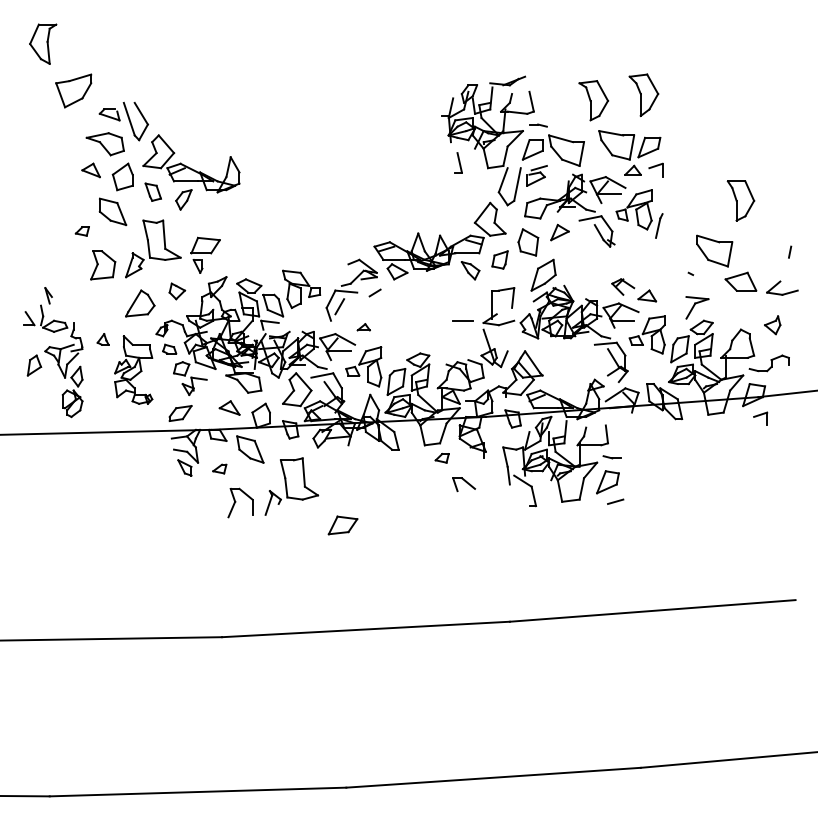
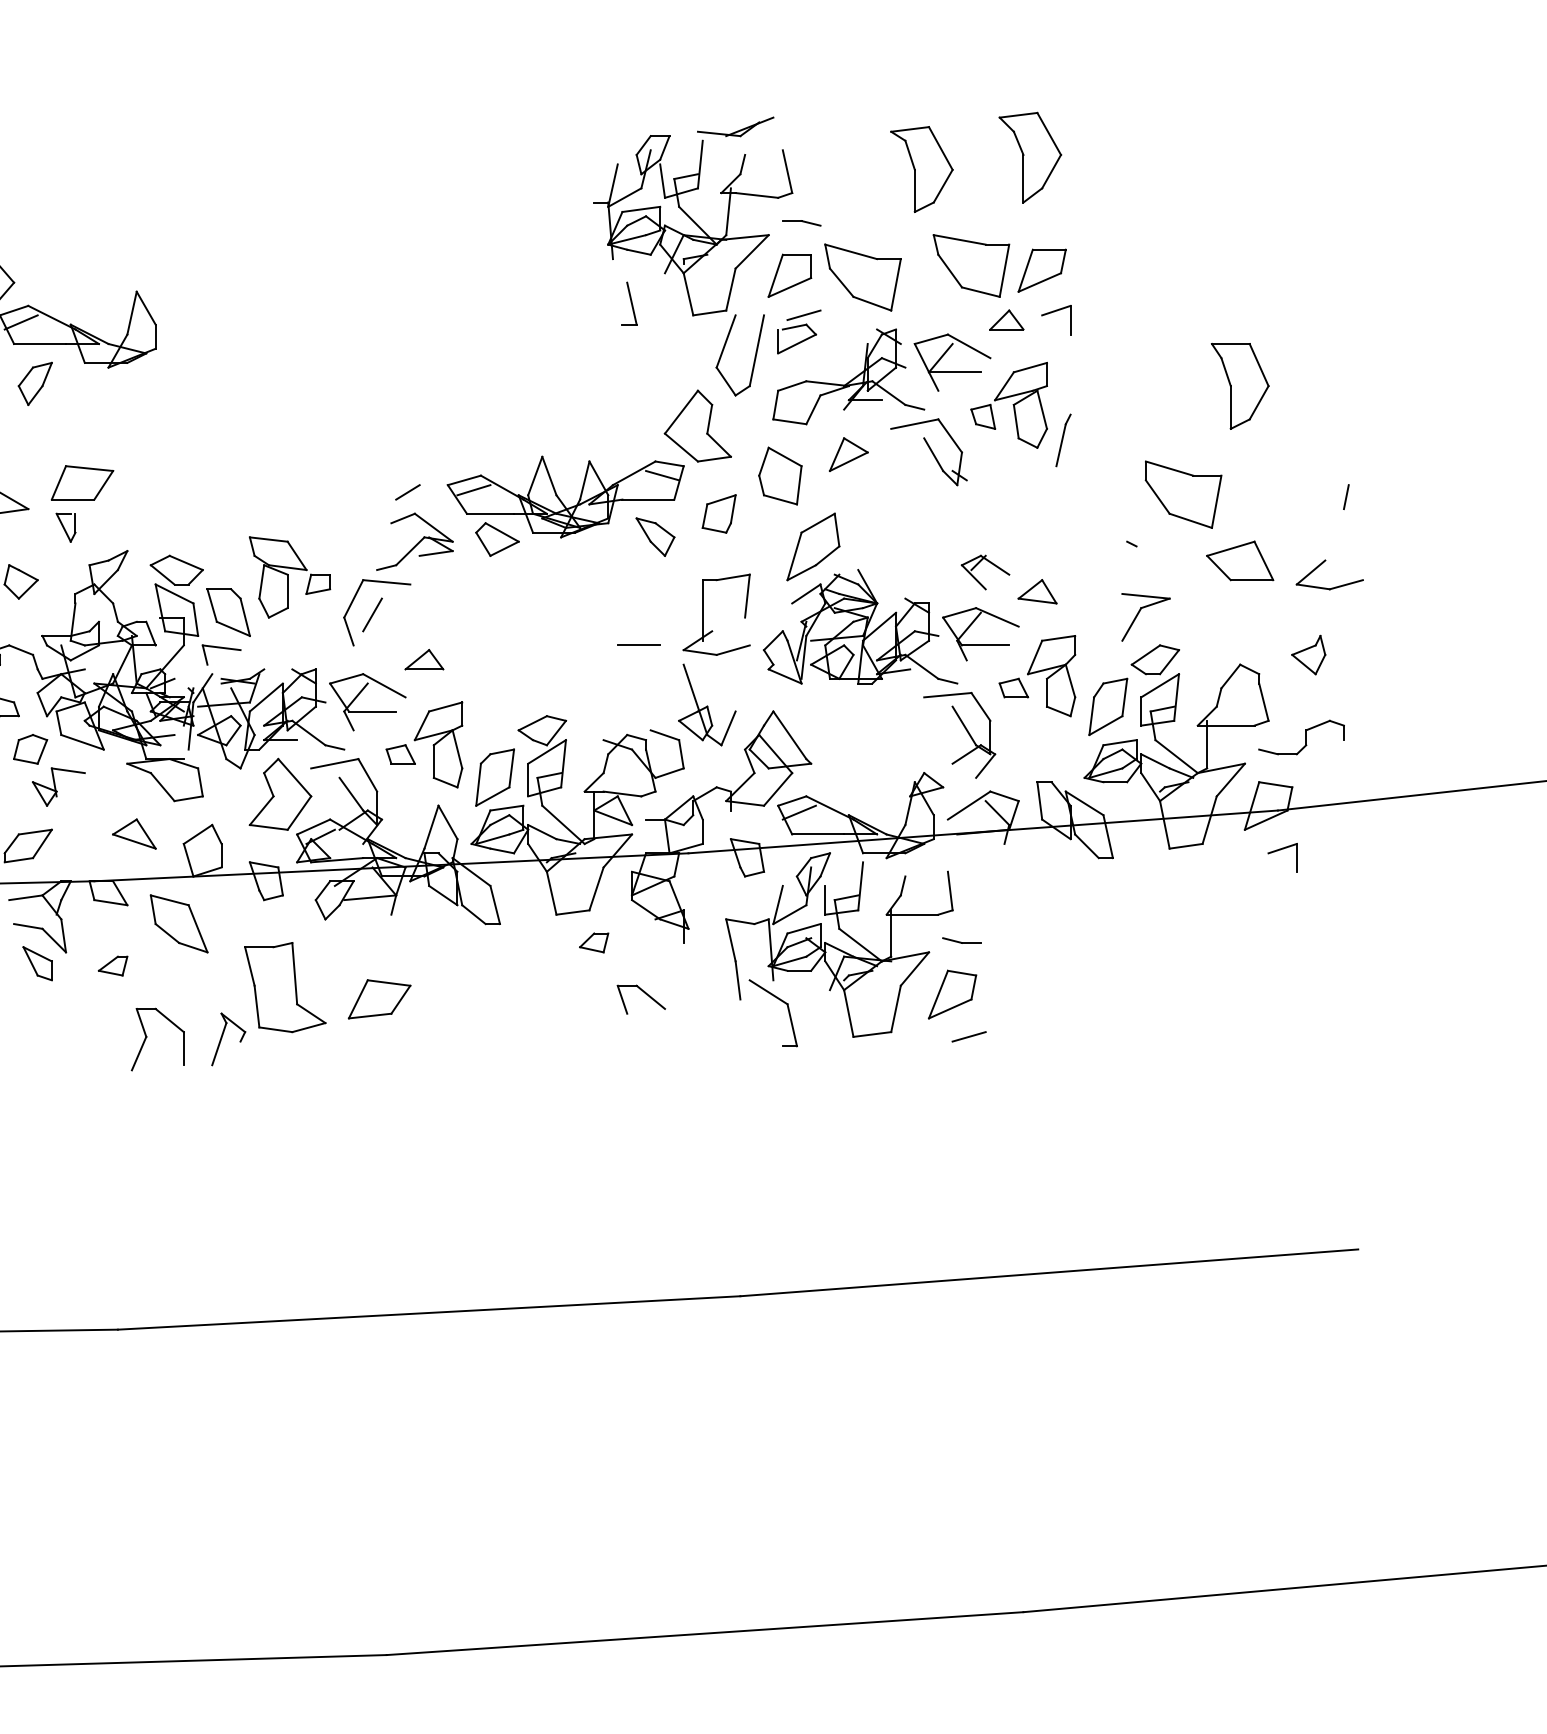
line: (374, 292) -> (406, 491), moved
part: (363, 326) -> (423, 657), size x1.43
part: (342, 525) -> (378, 999), moved

